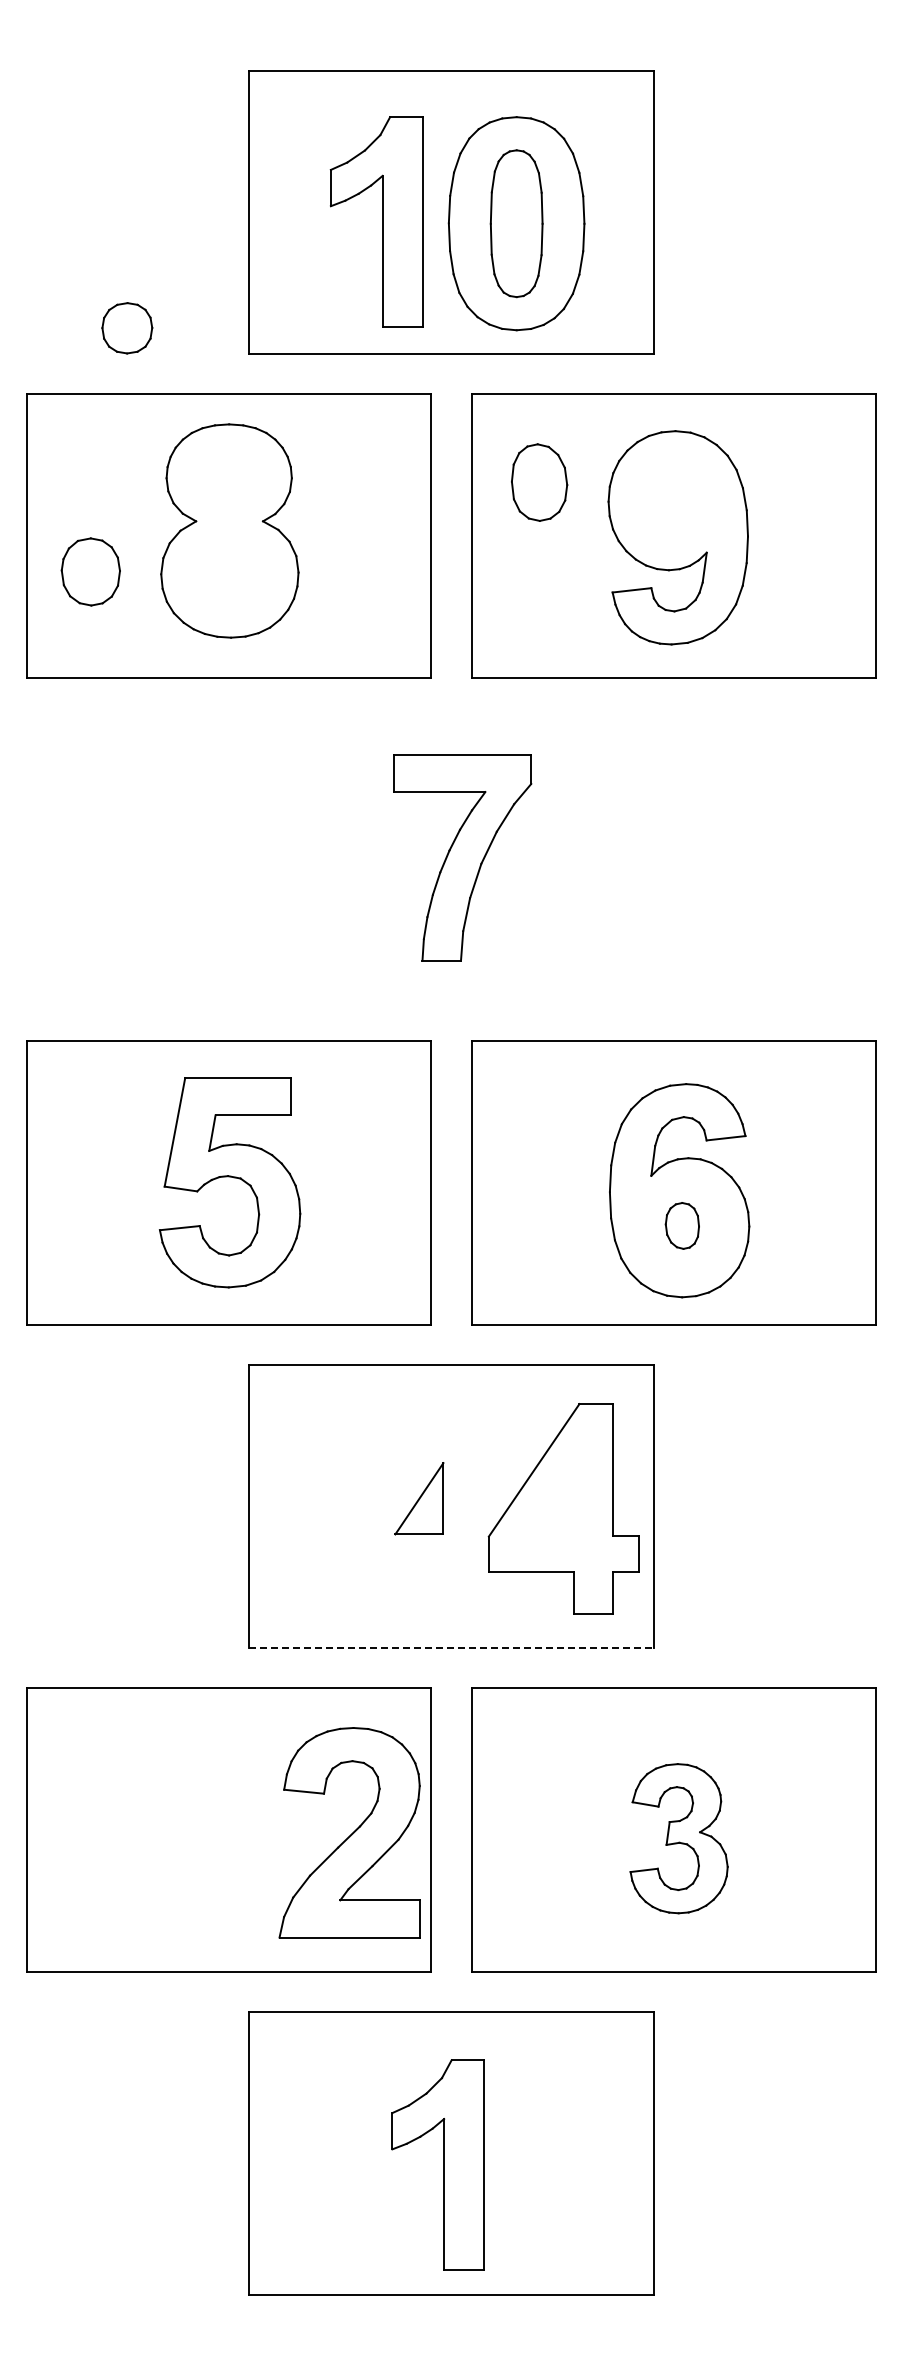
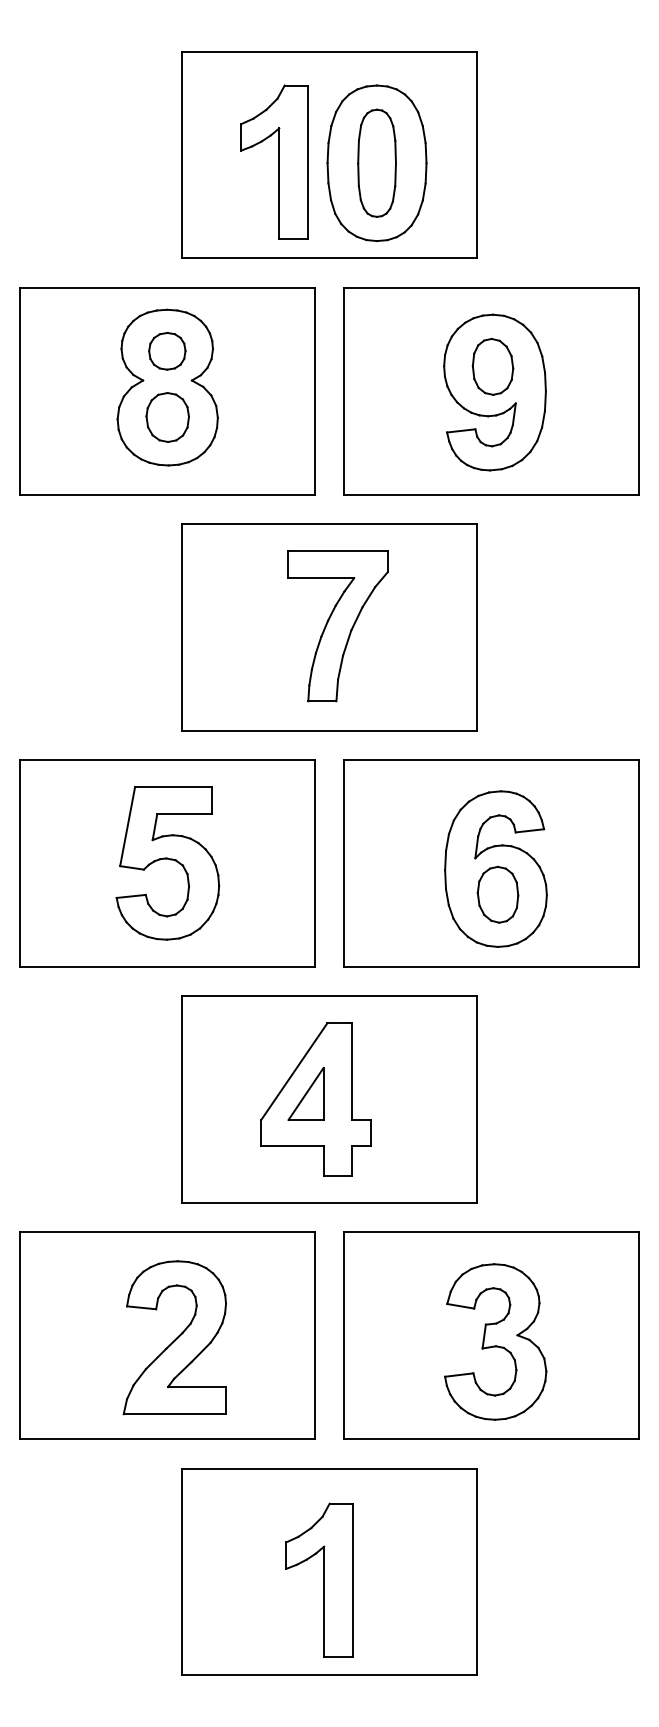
part: (127, 328) -> (167, 351), moved
part: (539, 482) -> (492, 366), moved
part: (90, 571) -> (167, 417), moved
part: (451, 859) -> (329, 627), added
part: (682, 1225) -> (498, 894), size x1.67
part: (563, 1508) -> (315, 1099), moved
line: (451, 1648) -> (329, 1203), dashed -> solid
part: (349, 1832) -> (174, 1337), moved
part: (678, 1838) -> (495, 1341), size x1.43

